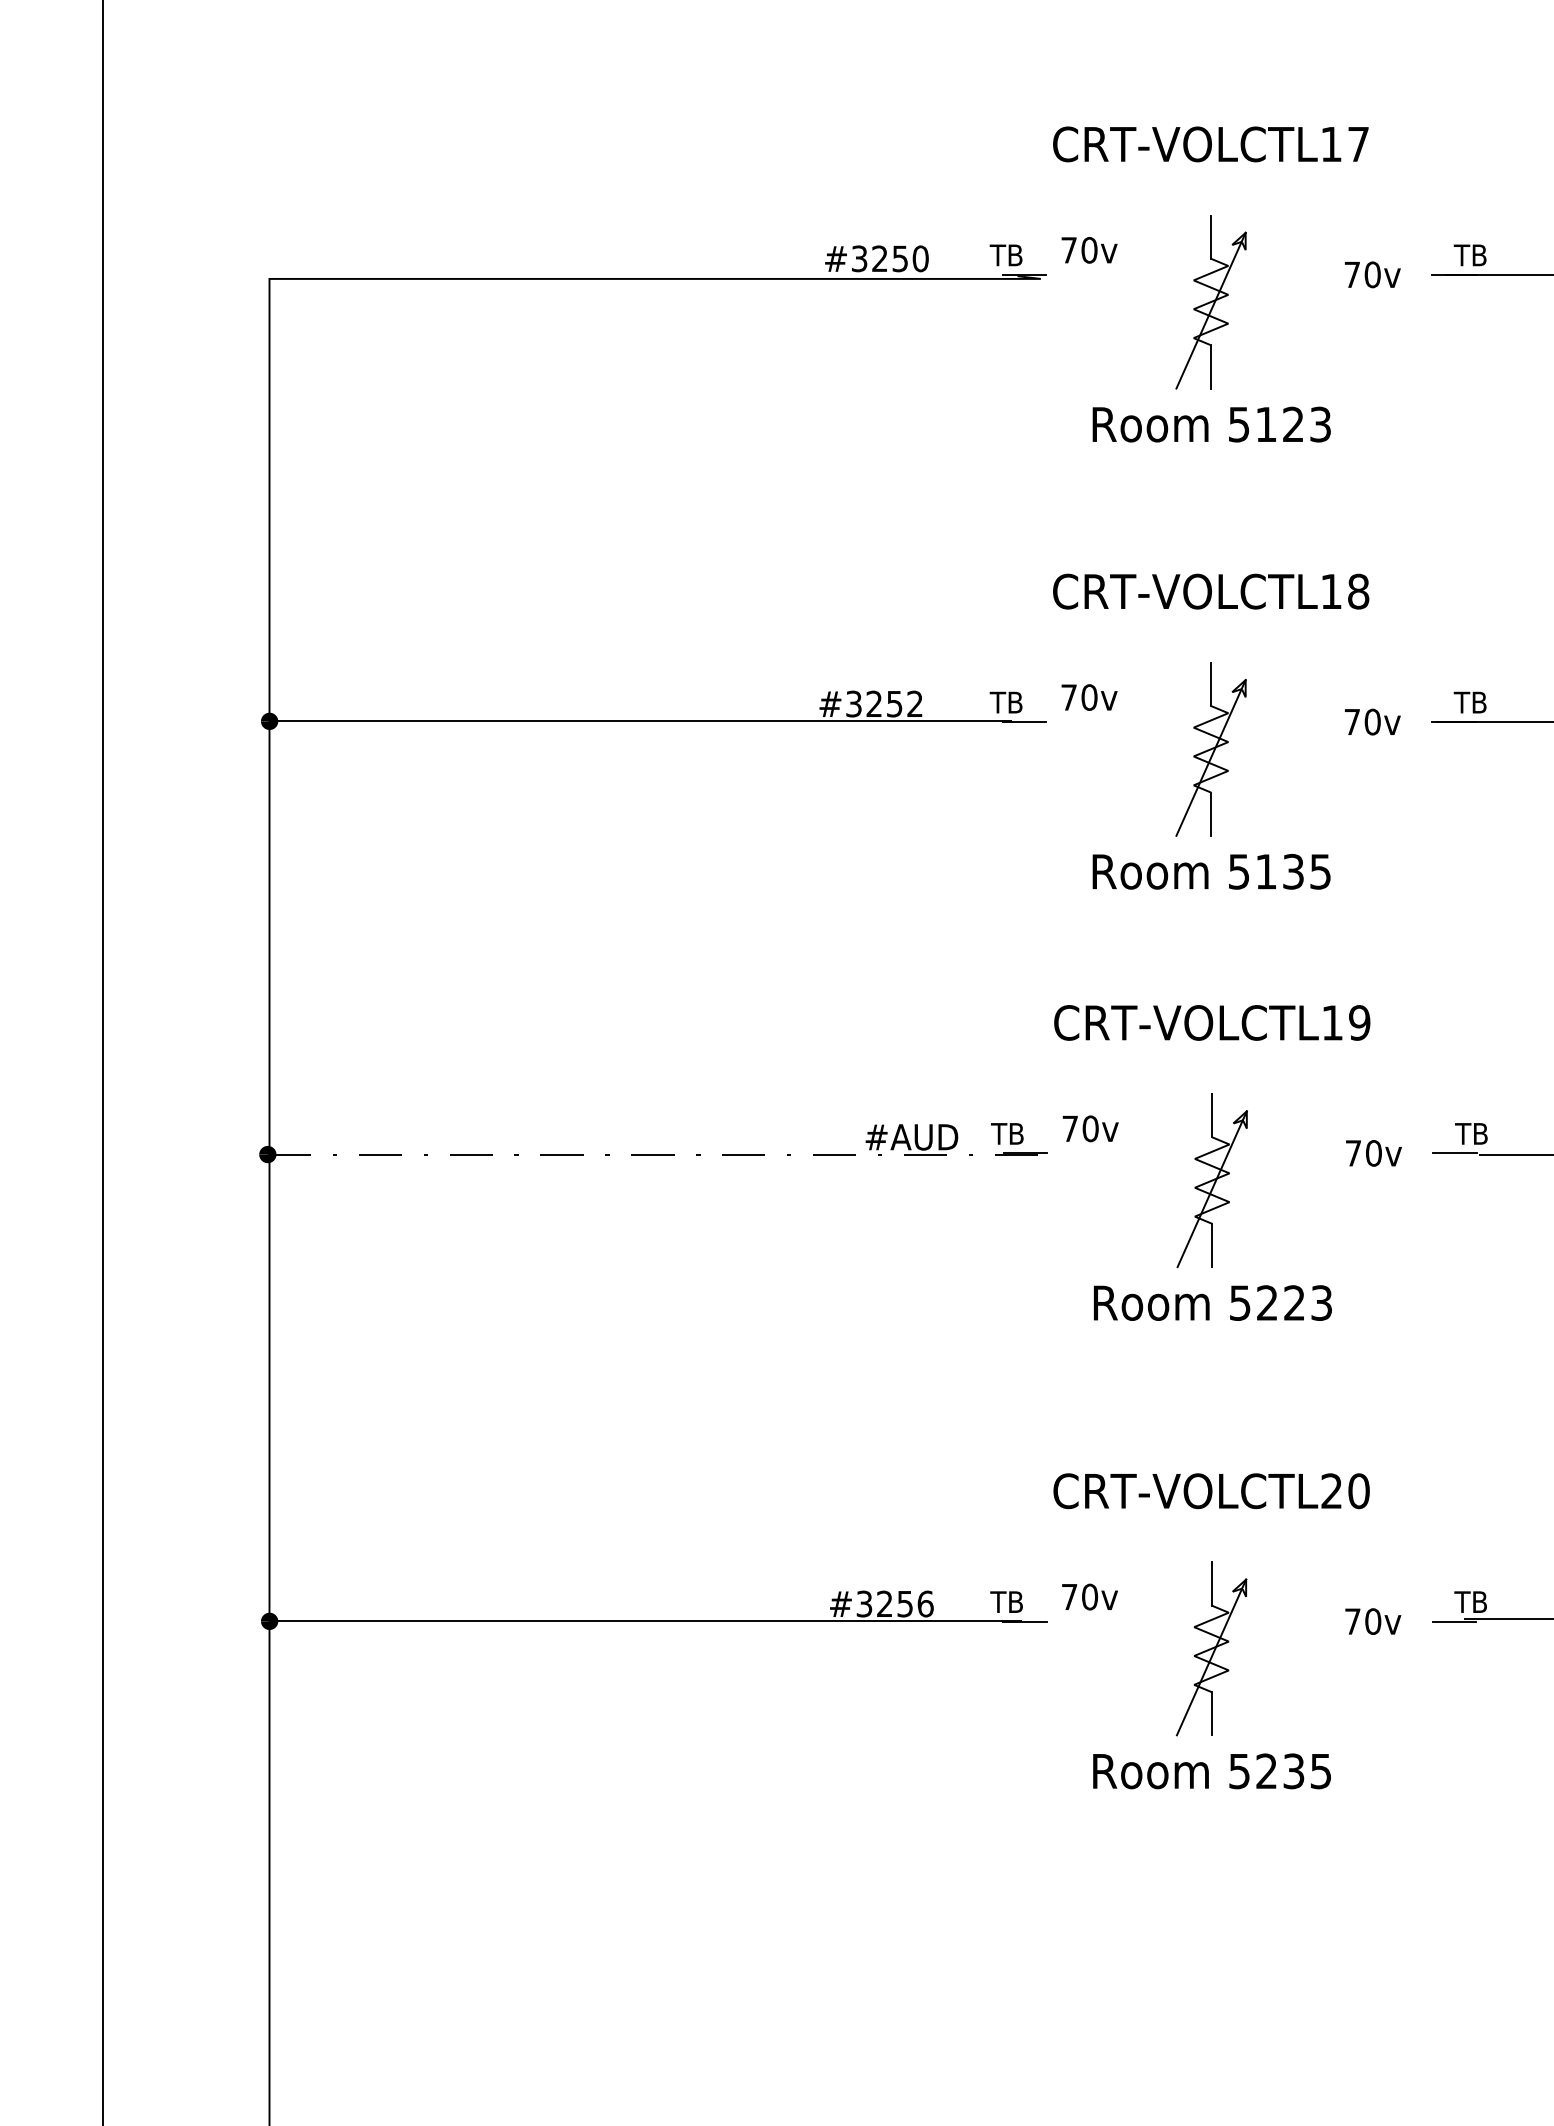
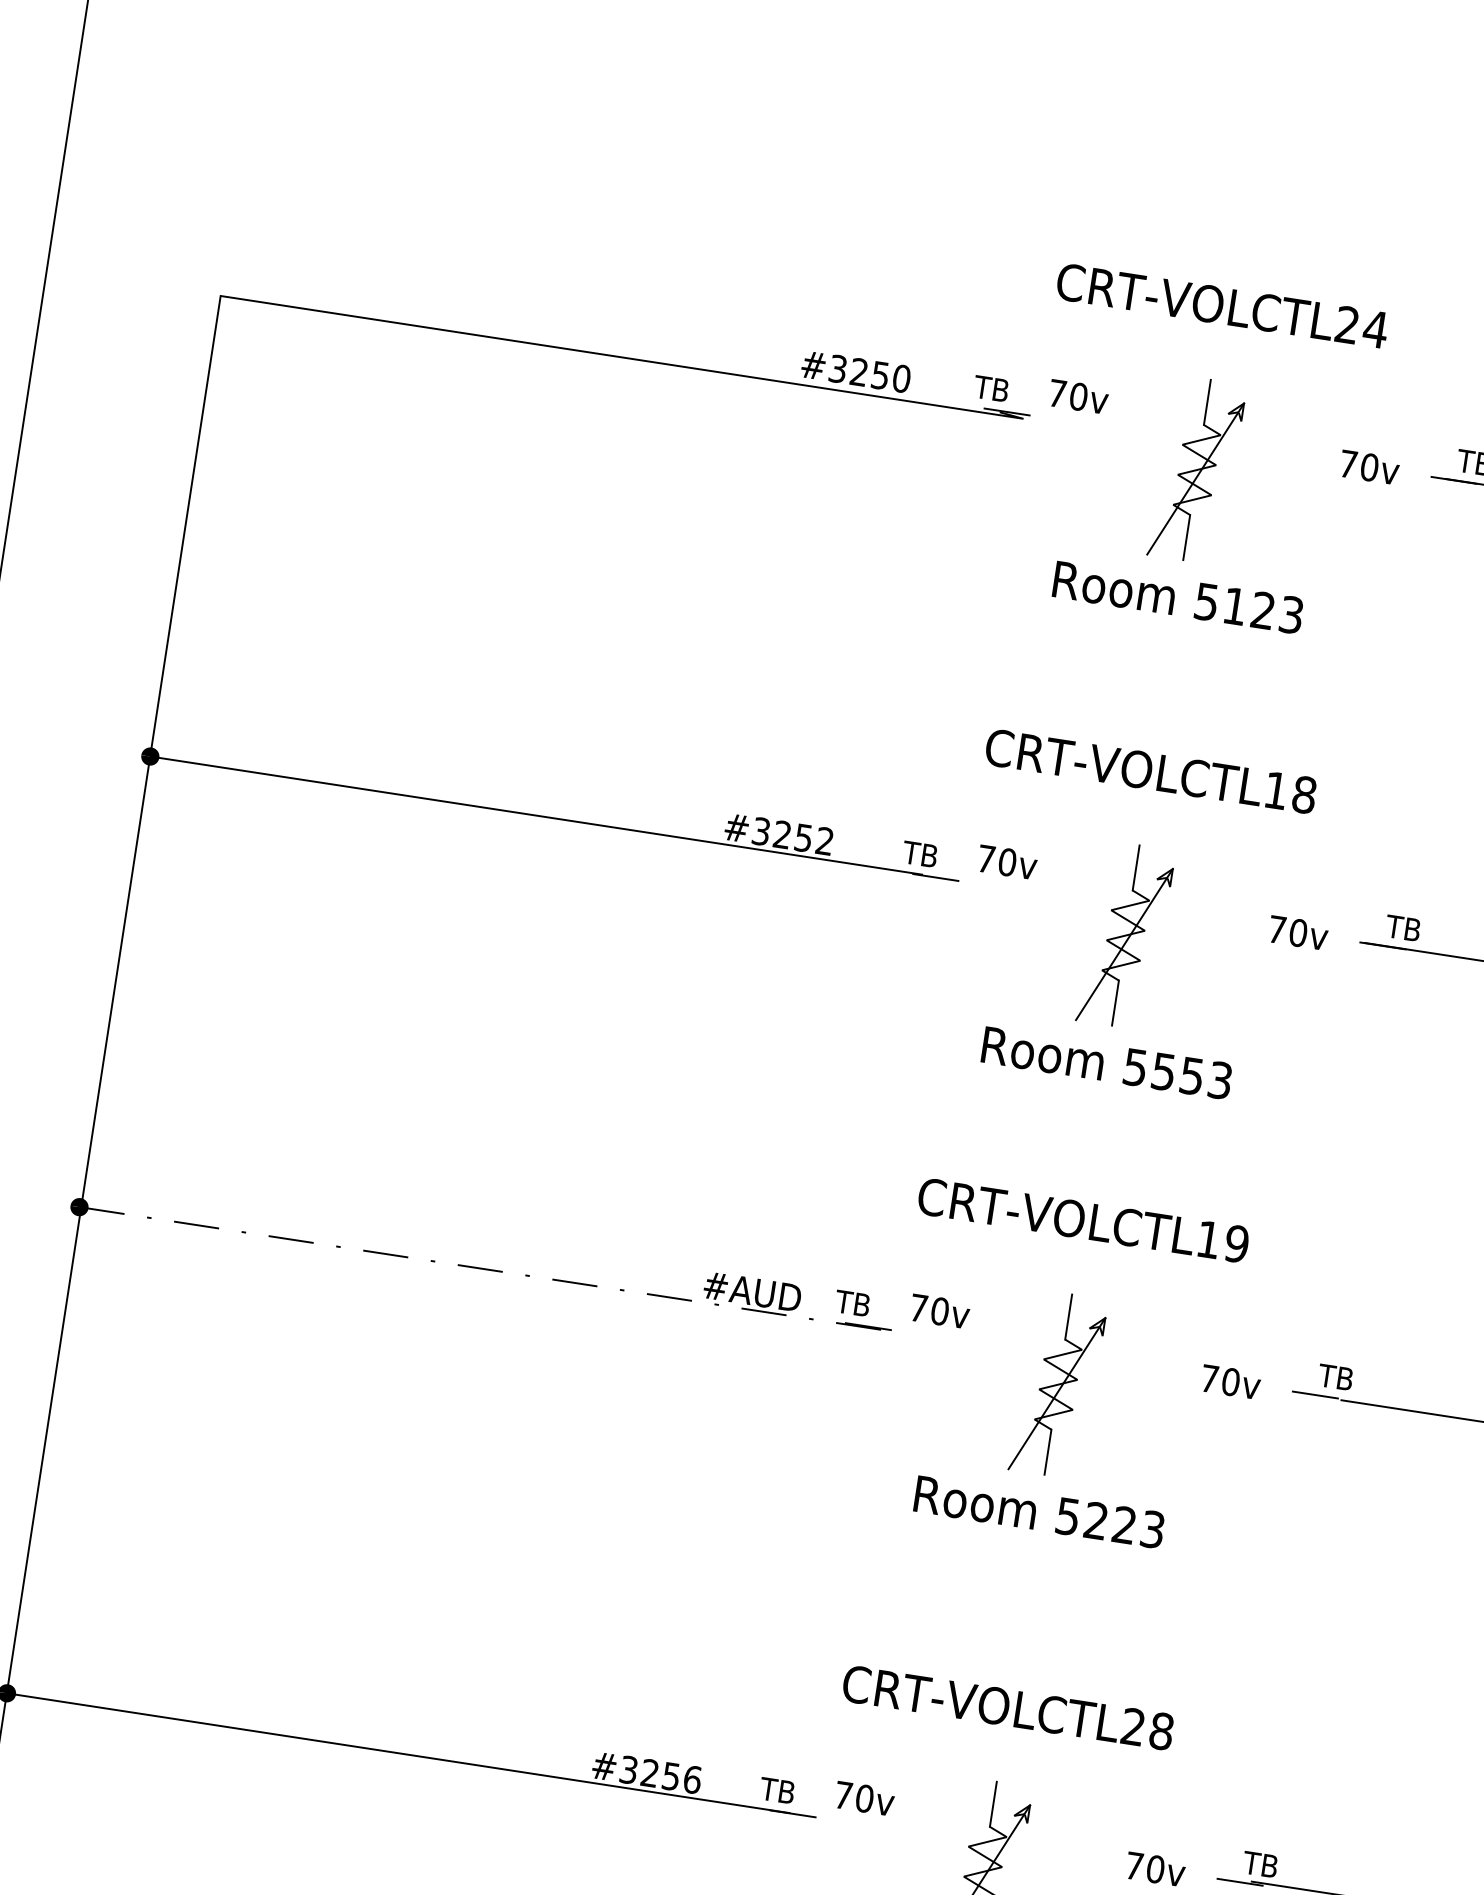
text: (1345, 143) -> (1362, 326), CRT-VOLCTL17 -> CRT-VOLCTL24
text: (1293, 871) -> (1192, 1075), 5135 -> 5553
text: (1358, 1490) -> (1161, 1730), CRT-VOLCTL20 -> CRT-VOLCTL28

